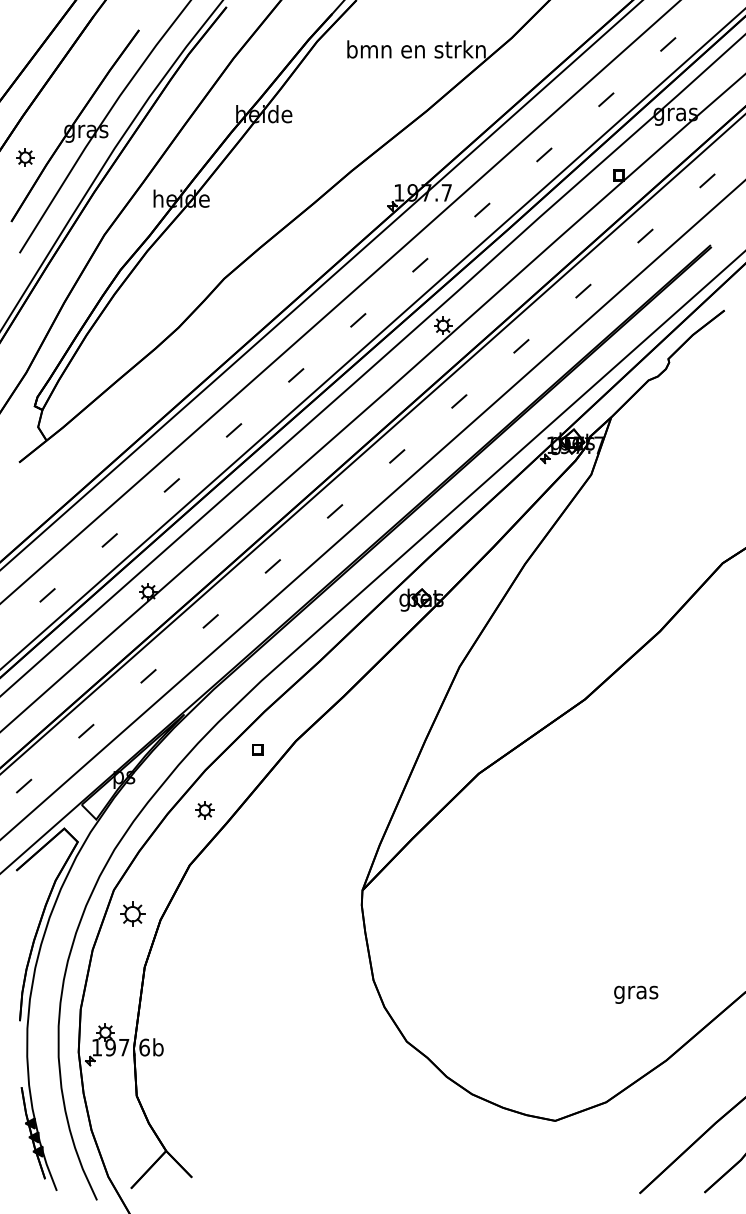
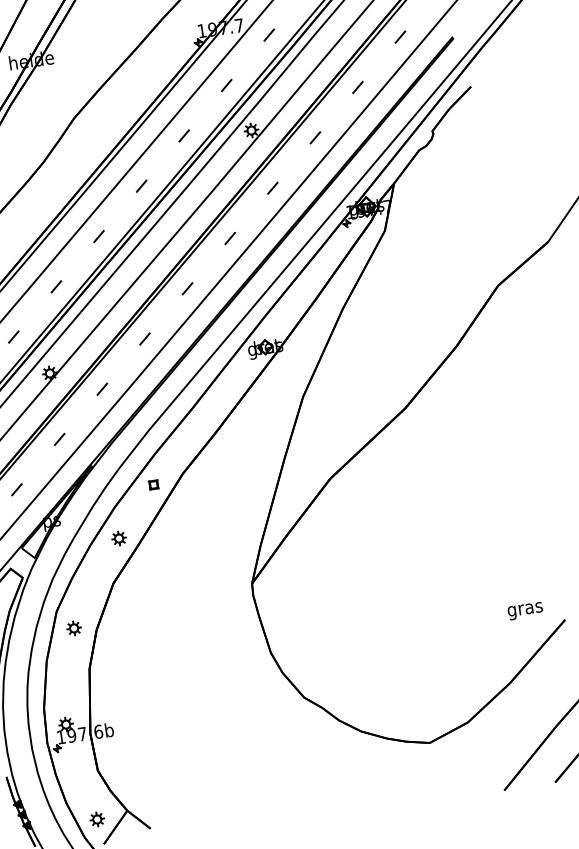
part: (132, 914) -> (74, 628), size x0.71
text: (636, 994) -> (525, 610), moved
part: (127, 1156) -> (97, 819), added

